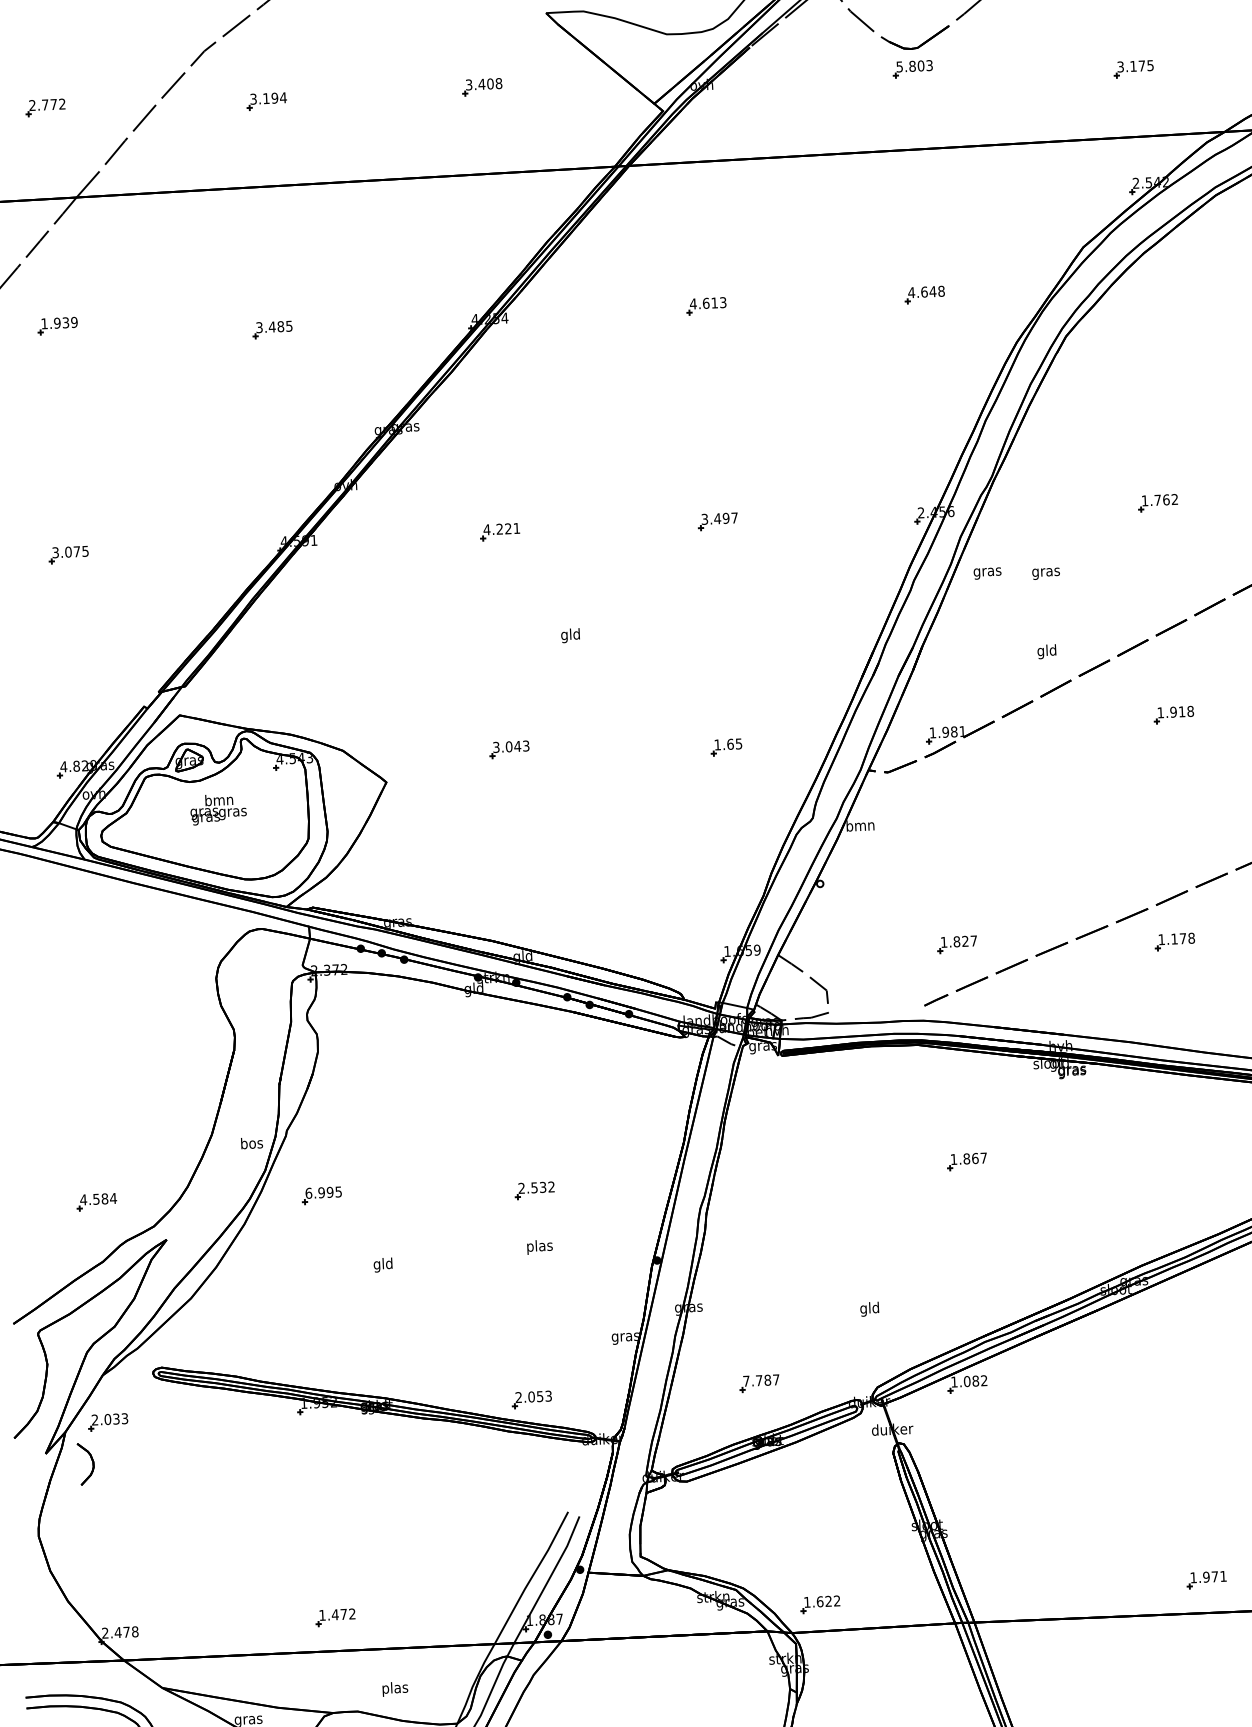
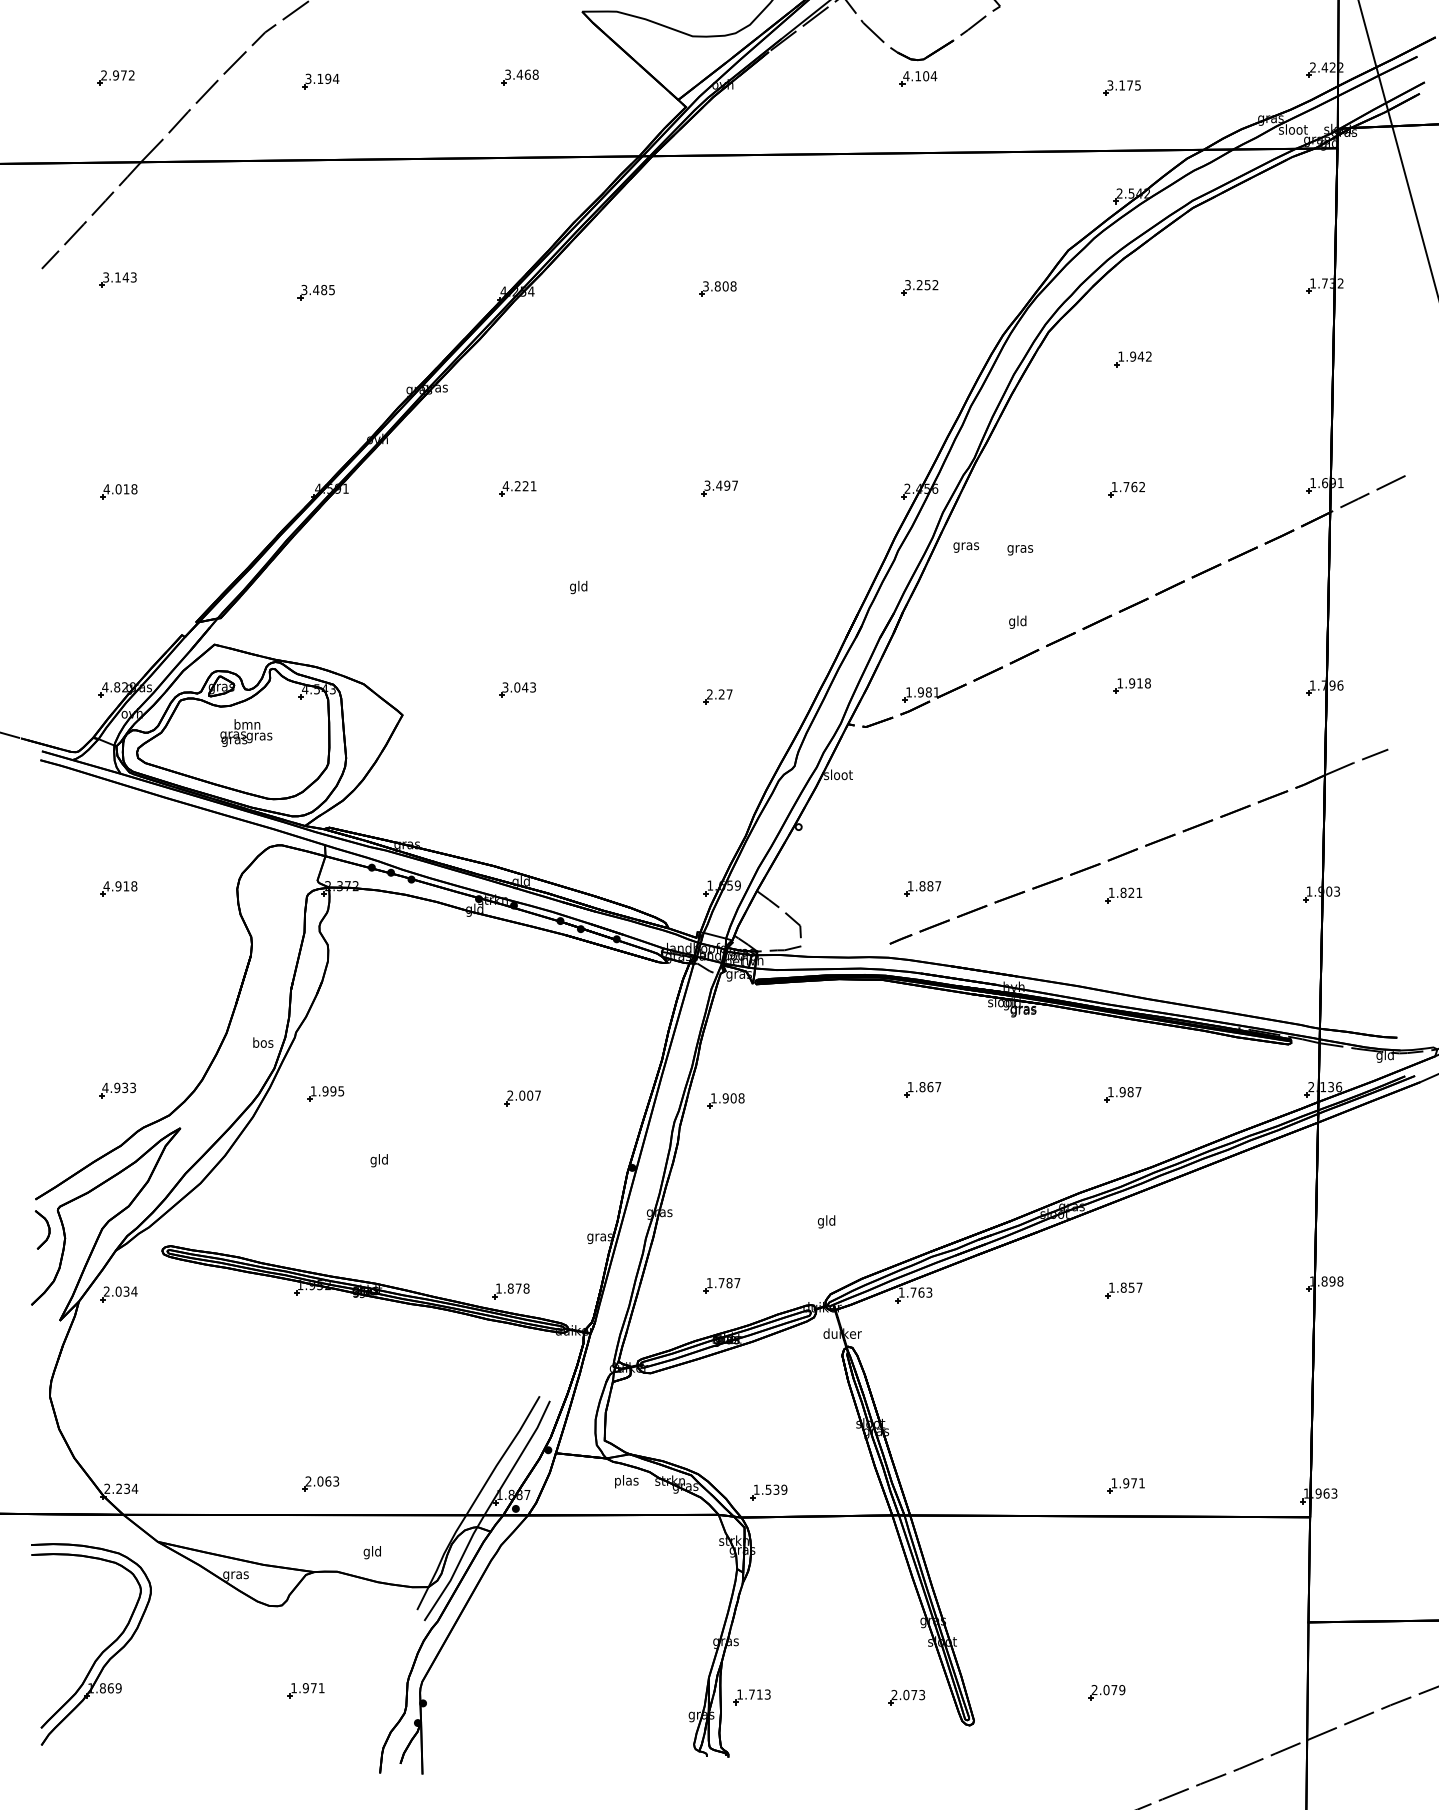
text: (914, 66) -> (920, 76), 5.803 -> 4.104
text: (490, 83) -> (527, 74), 3.408 -> 3.468
text: (45, 104) -> (116, 75), 2.772 -> 2.972
text: (926, 292) -> (921, 285), 4.648 -> 3.252
text: (708, 303) -> (719, 286), 4.613 -> 3.808
text: (58, 323) -> (119, 277), 1.939 -> 3.143
part: (1158, 362) -> (1132, 359), added
text: (70, 552) -> (120, 489), 3.075 -> 4.018
text: (728, 744) -> (719, 694), 1.65 -> 2.27
text: (860, 825) -> (838, 774), bmn -> sloot
text: (1183, 938) -> (1131, 892), 1.178 -> 1.821
text: (965, 941) -> (930, 886), 1.827 -> 1.887
part: (87, 983) -> (118, 888), added
part: (1183, 1157) -> (1122, 1094), added
part: (754, 1183) -> (725, 1100), added
text: (542, 1187) -> (529, 1095), 2.532 -> 2.007
text: (308, 1193) -> (313, 1091), 6.995 -> 1.995
text: (105, 1198) -> (125, 1087), 4.584 -> 4.933
text: (539, 1246) -> (626, 1481), moved
part: (1194, 1368) -> (1123, 1290), added
text: (975, 1380) -> (921, 1292), 1.082 -> 1.763
text: (746, 1381) -> (709, 1283), 7.787 -> 1.787
text: (533, 1396) -> (512, 1288), 2.053 -> 1.878
text: (124, 1418) -> (134, 1291), 2.033 -> 2.034
part: (85, 1463) -> (42, 1229), moved
text: (828, 1601) -> (776, 1489), 1.622 -> 1.539
text: (337, 1614) -> (322, 1481), 1.472 -> 2.063
text: (127, 1631) -> (127, 1488), 2.478 -> 2.234
text: (395, 1688) -> (372, 1552), plas -> gld

